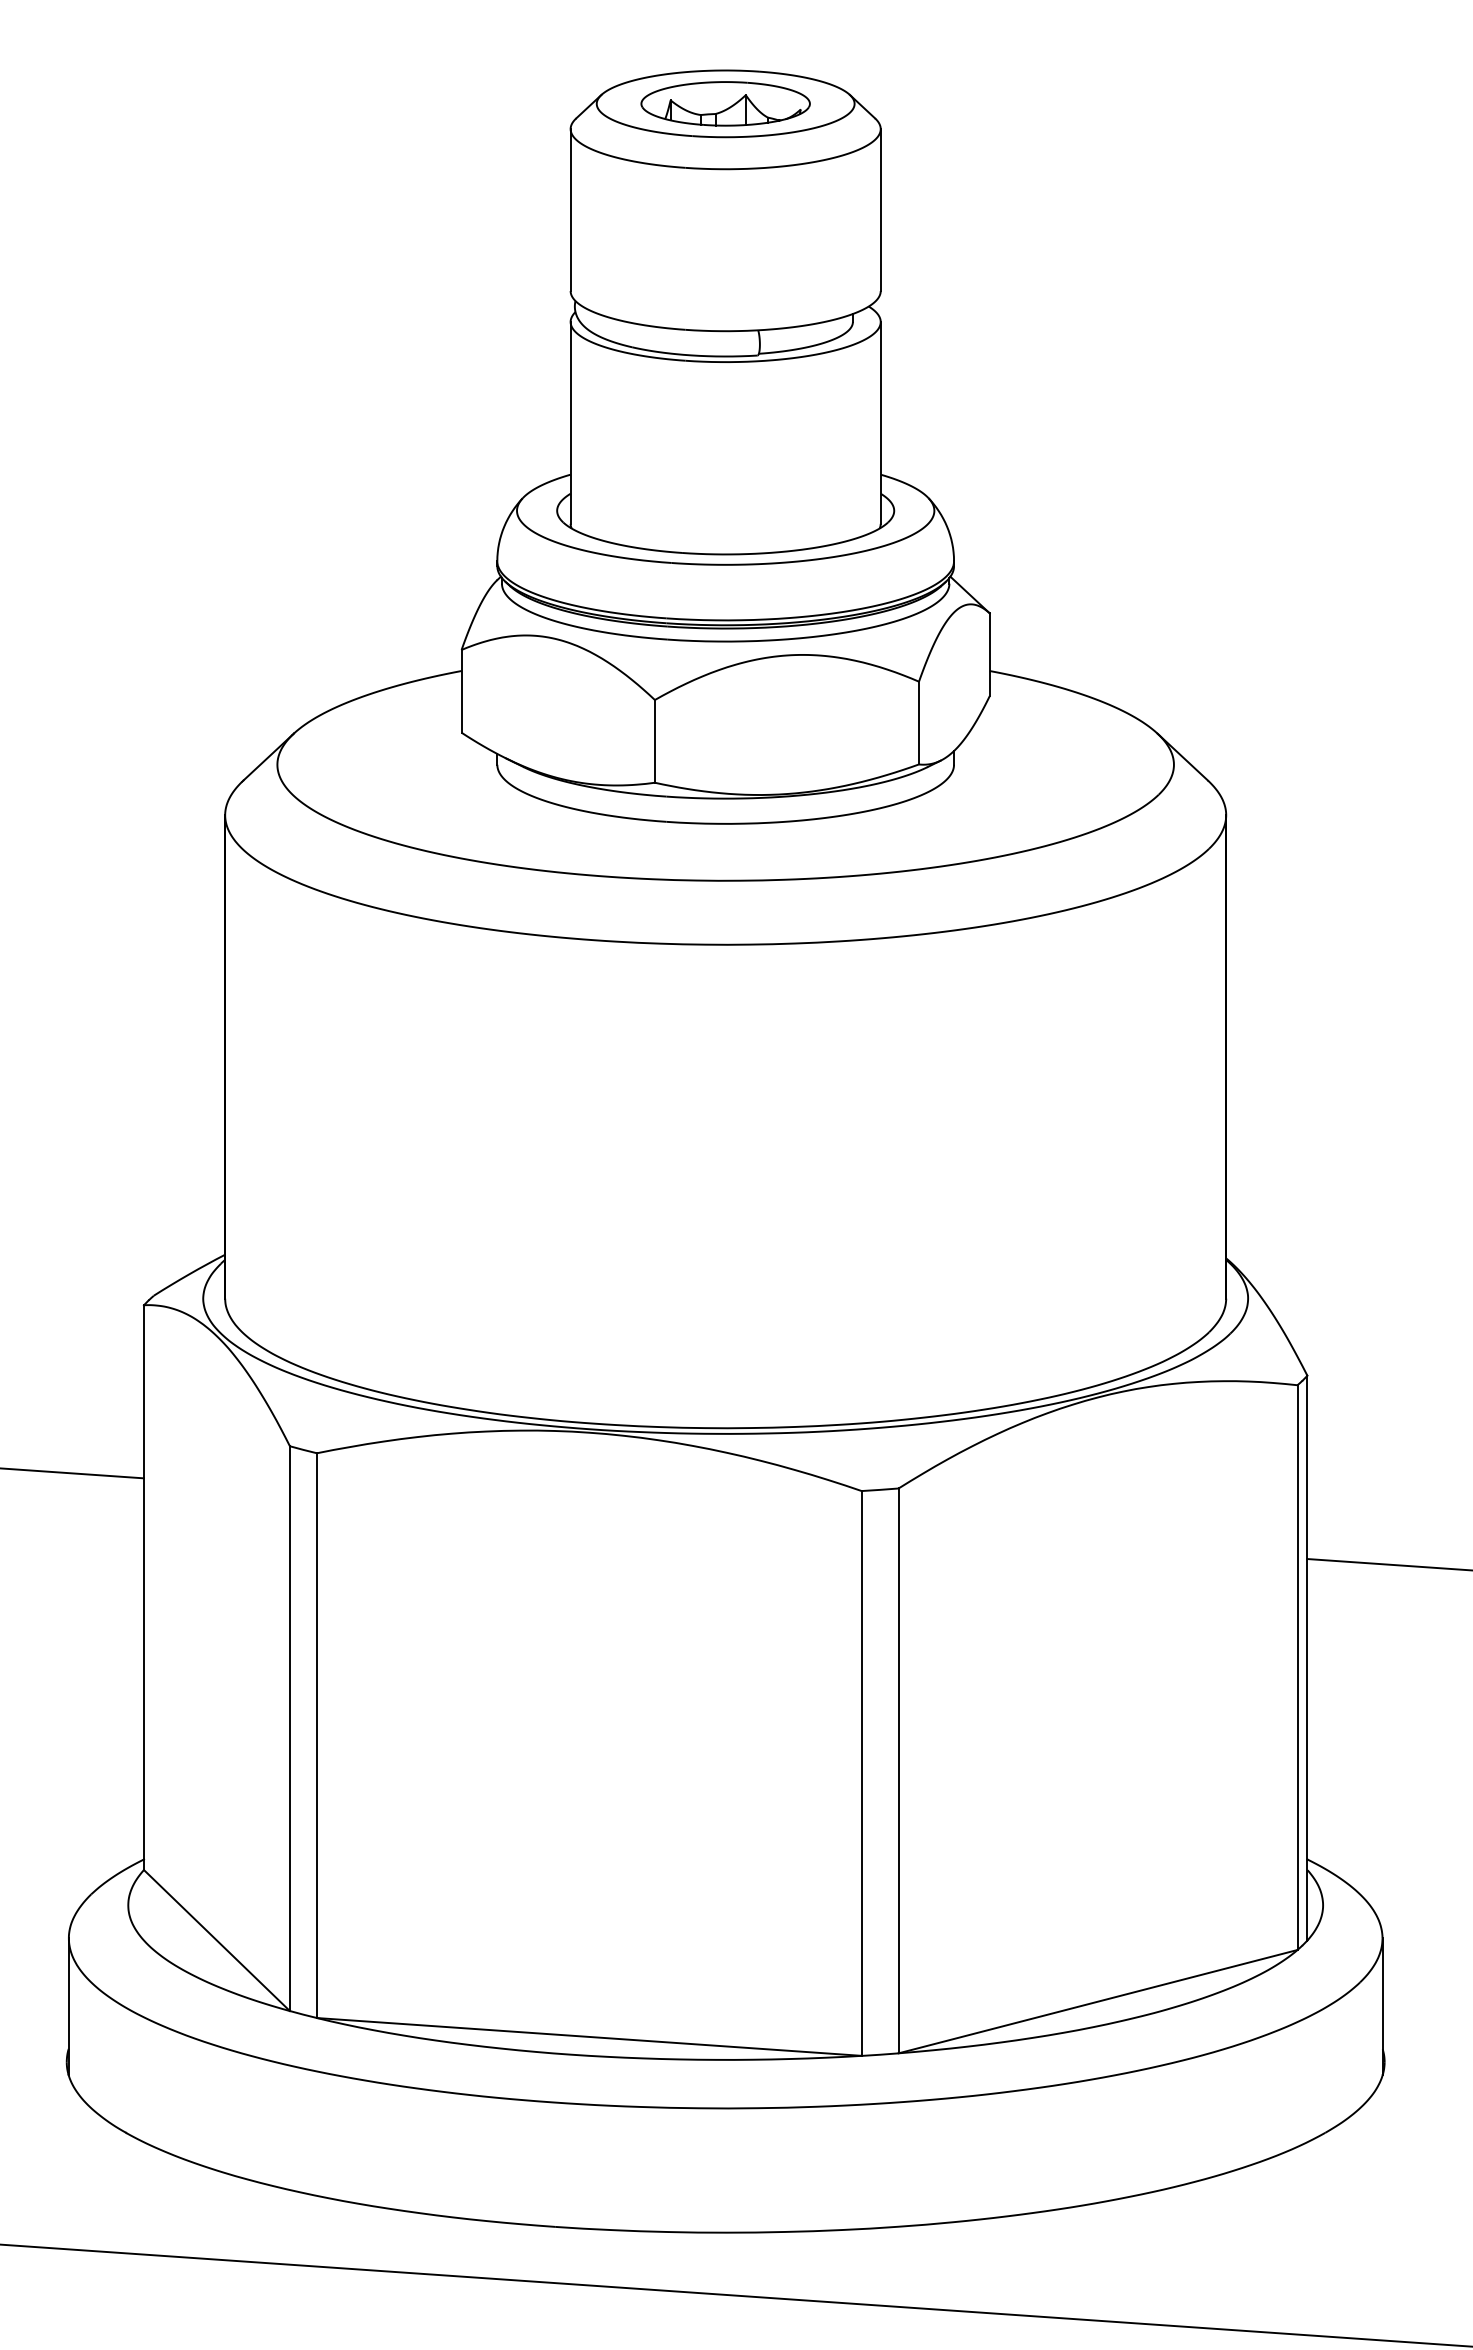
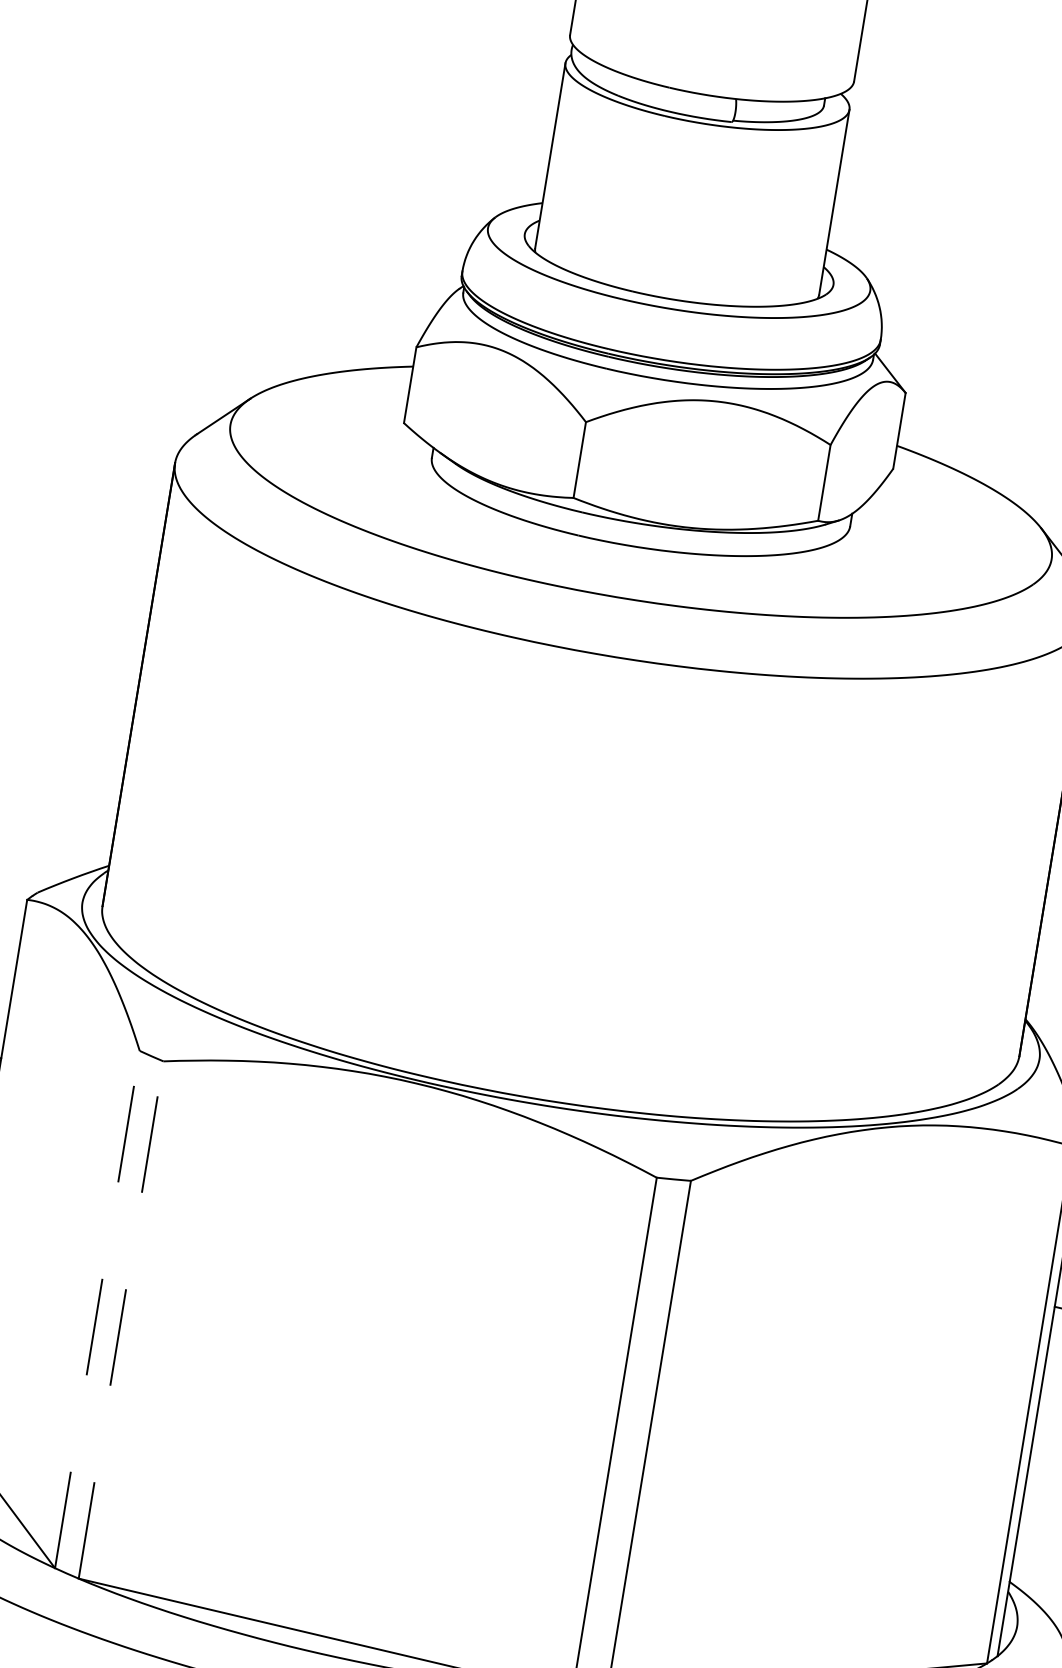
line: (289, 1728) -> (97, 1309), solid -> dashed
line: (316, 1735) -> (120, 1319), solid -> dashed

